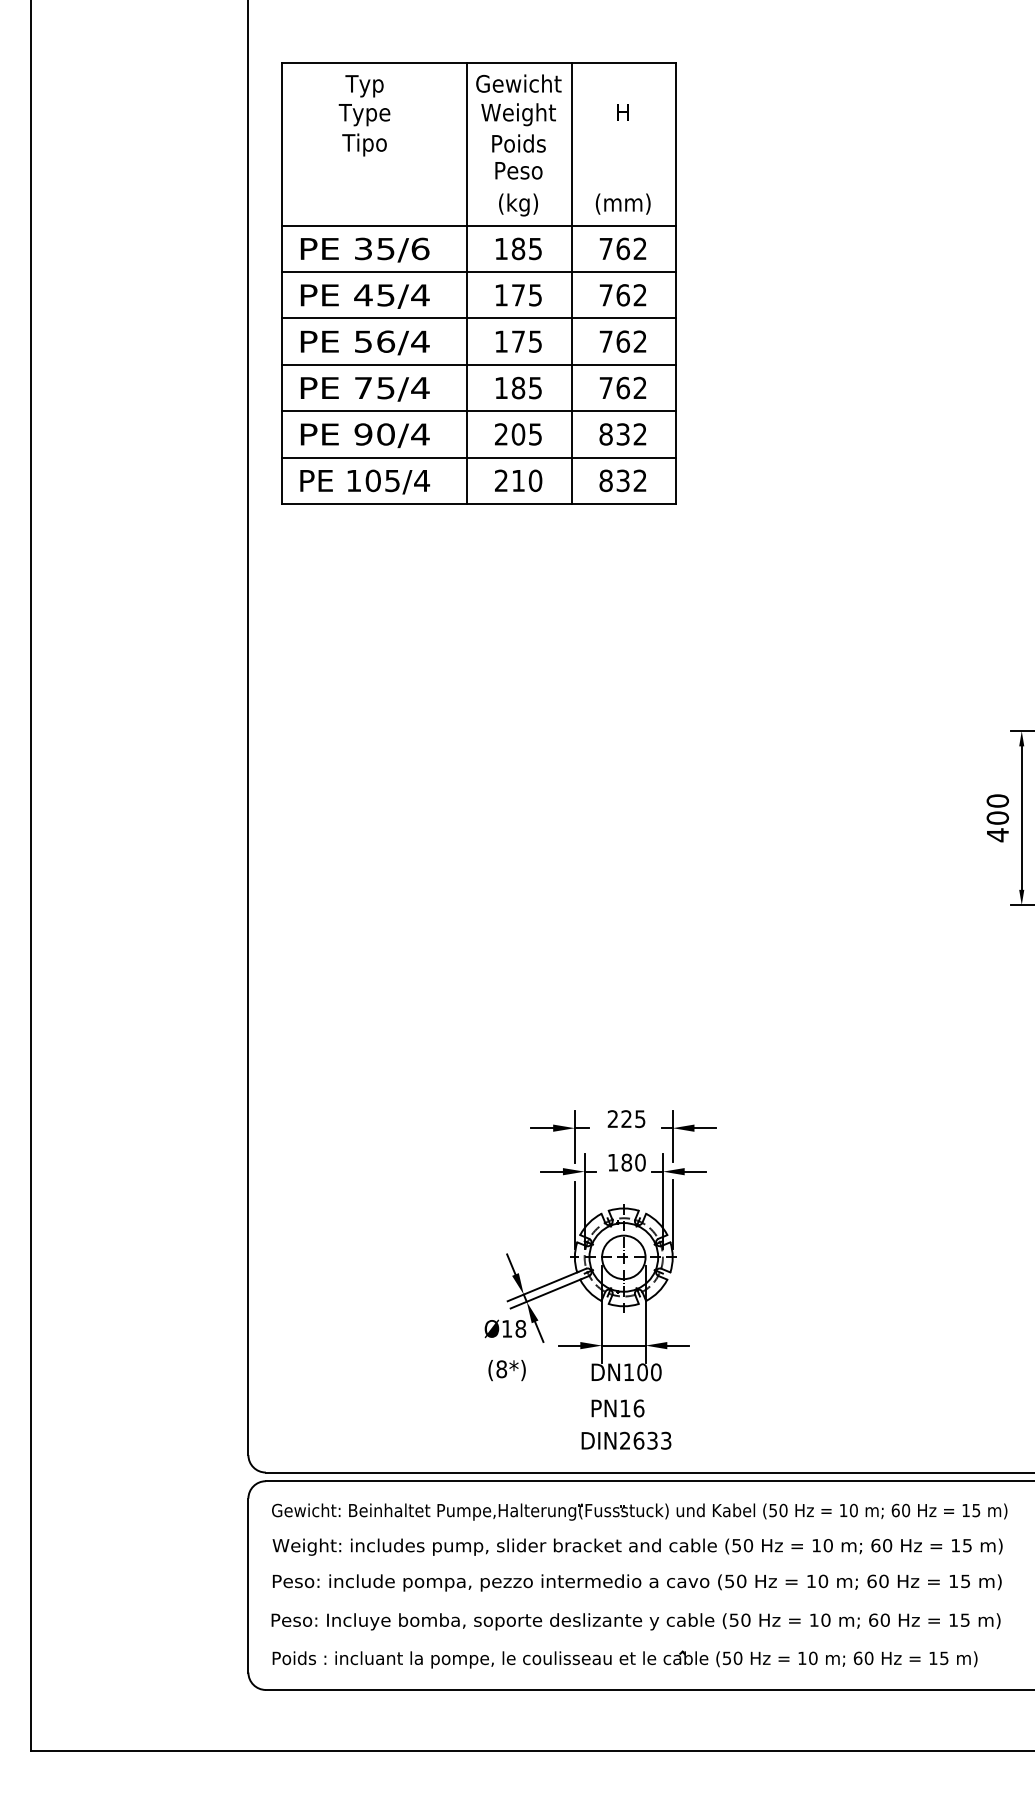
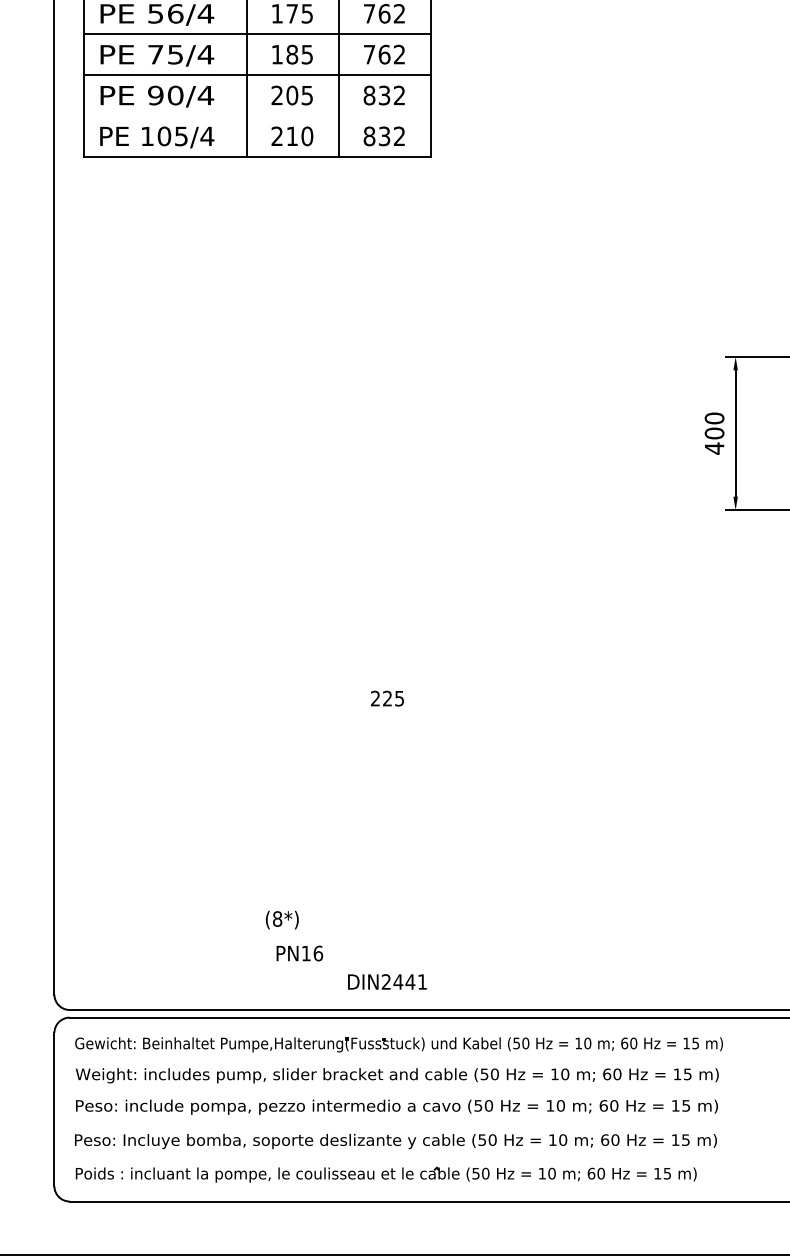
line: (479, 457) -> (257, 115), removed
part: (600, 1245) -> (364, 809), removed
text: (617, 1408) -> (299, 953), moved
text: (652, 1440) -> (410, 981), DIN2633 -> DIN2441

